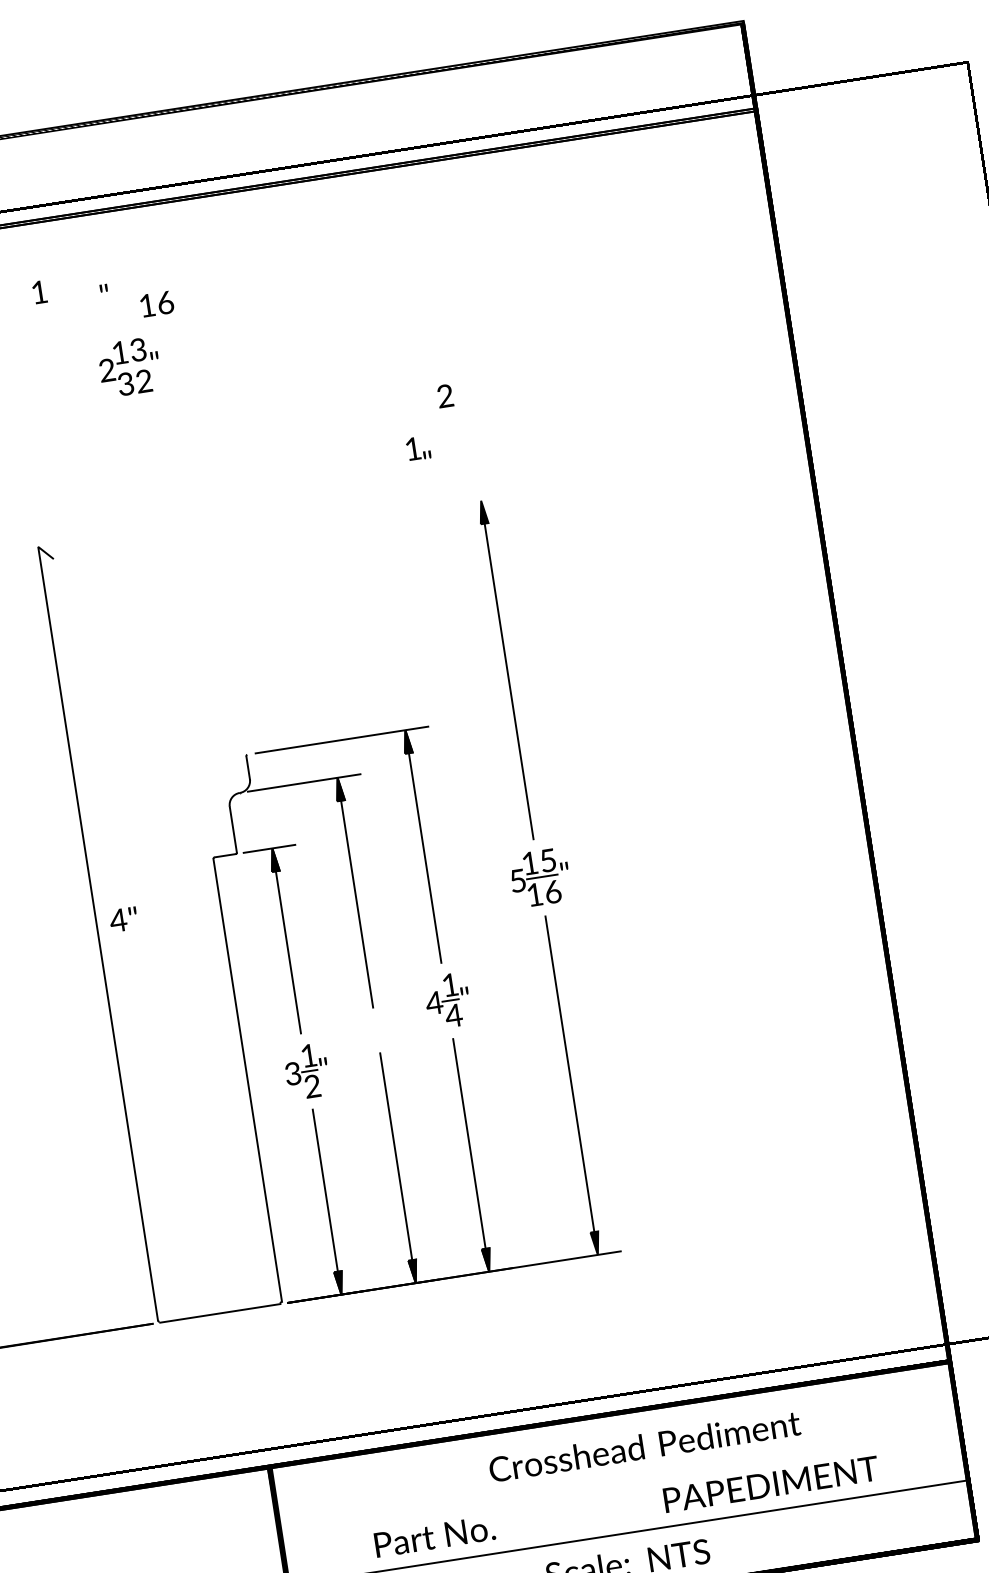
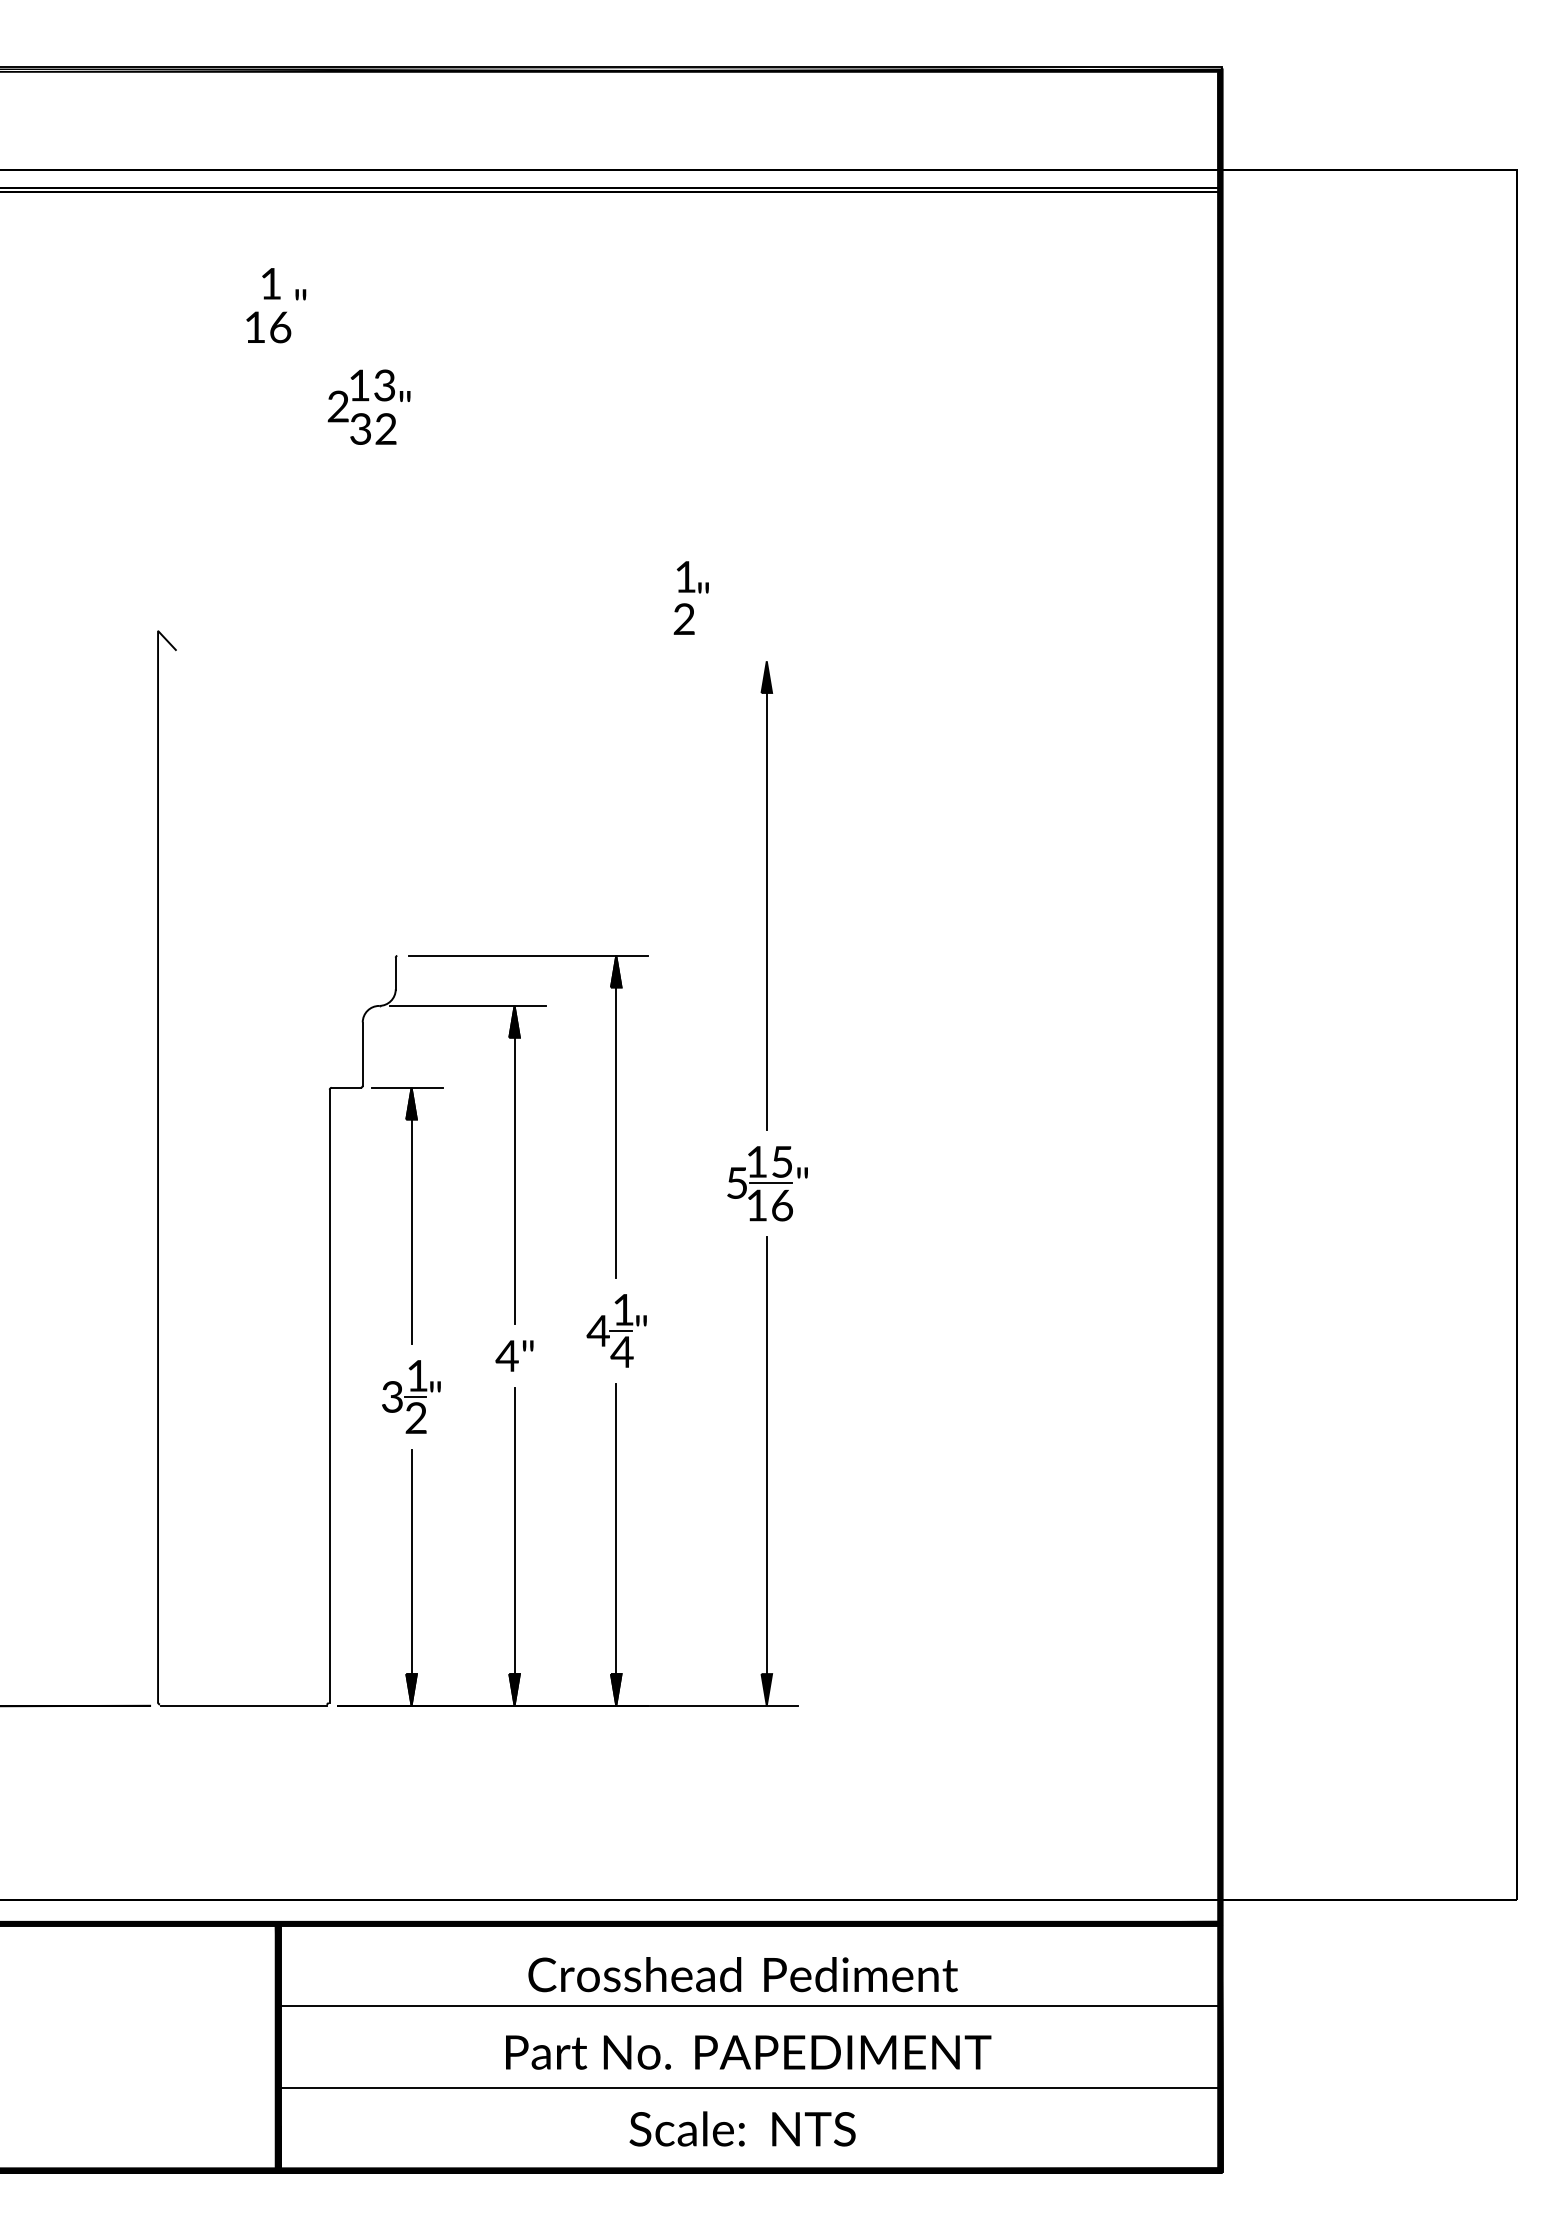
text: (39, 292) -> (271, 283), moved
text: (156, 304) -> (268, 327), moved
text: (129, 366) -> (368, 406), moved
text: (444, 395) -> (683, 618), moved
text: (123, 919) -> (514, 1355), moved
text: (644, 1446) -> (742, 1974), moved
line: (619, 1473) -> (750, 2006), added
text: (771, 1484) -> (843, 2052), moved
text: (434, 1536) -> (588, 2052), moved

